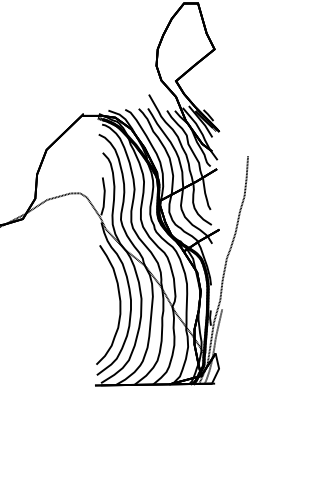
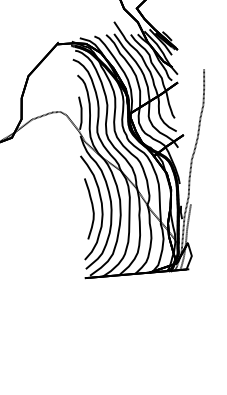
curve: (108, 305) -> (91, 207), added

